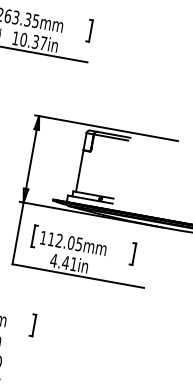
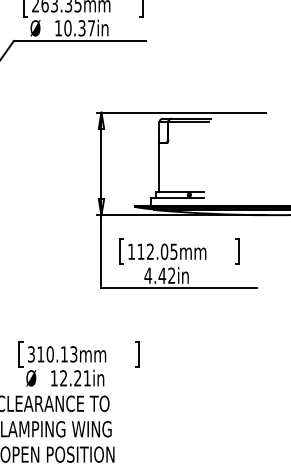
text: (73, 264) -> (171, 275), 4.41in -> 4.42in

